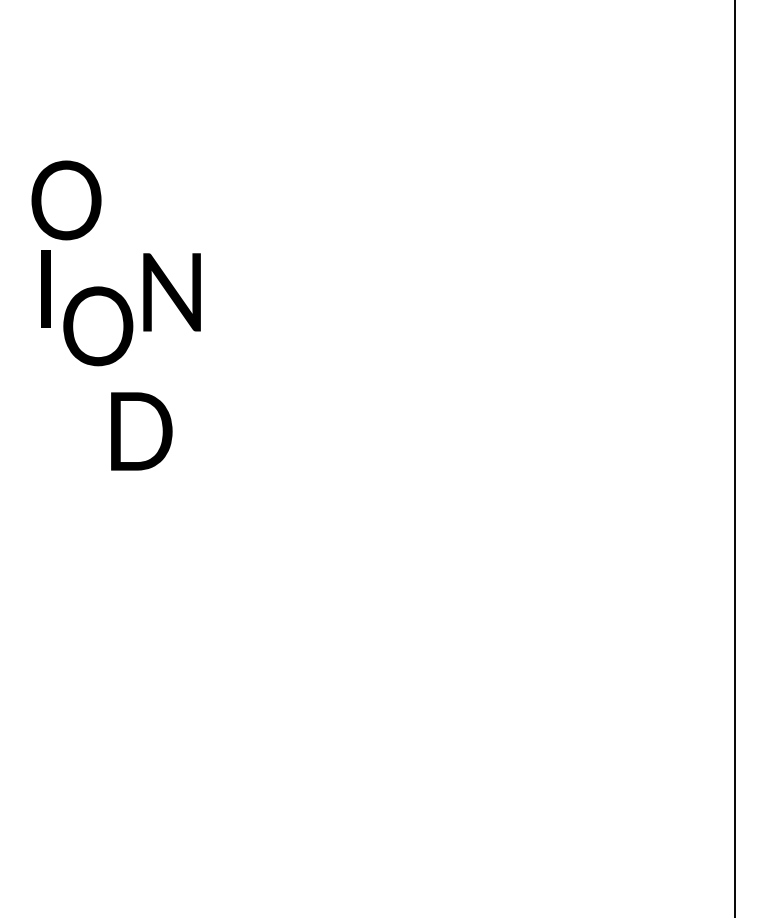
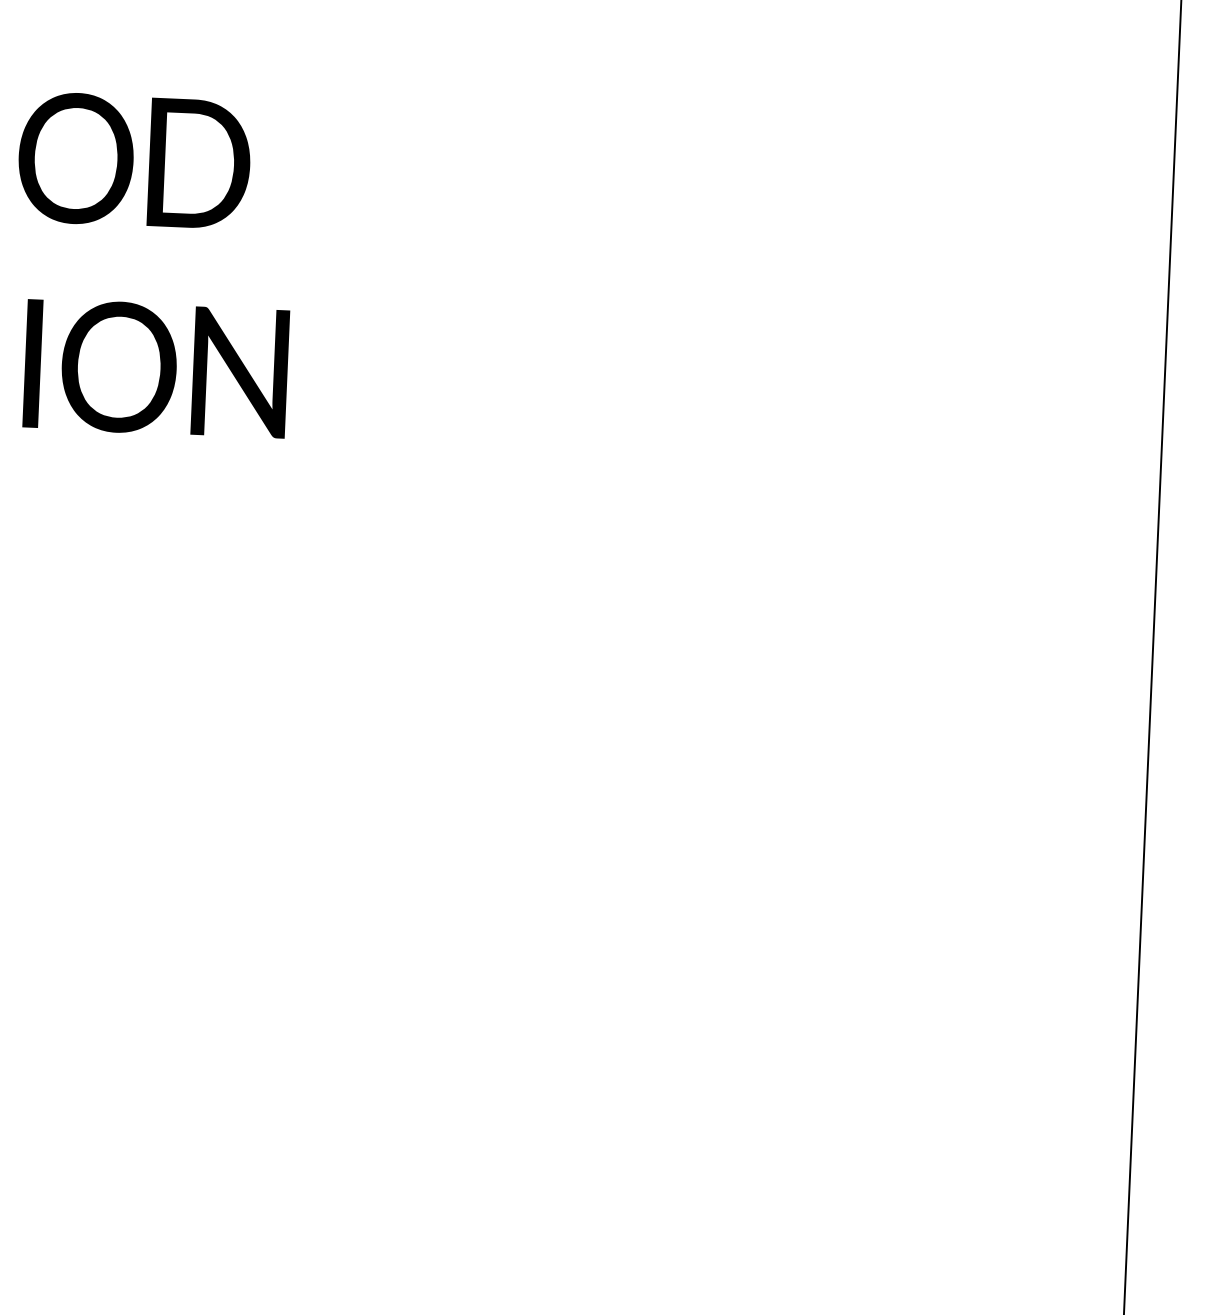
text: (45, 288) -> (32, 362), moved
text: (171, 292) -> (239, 372), moved
text: (141, 431) -> (199, 163), moved

